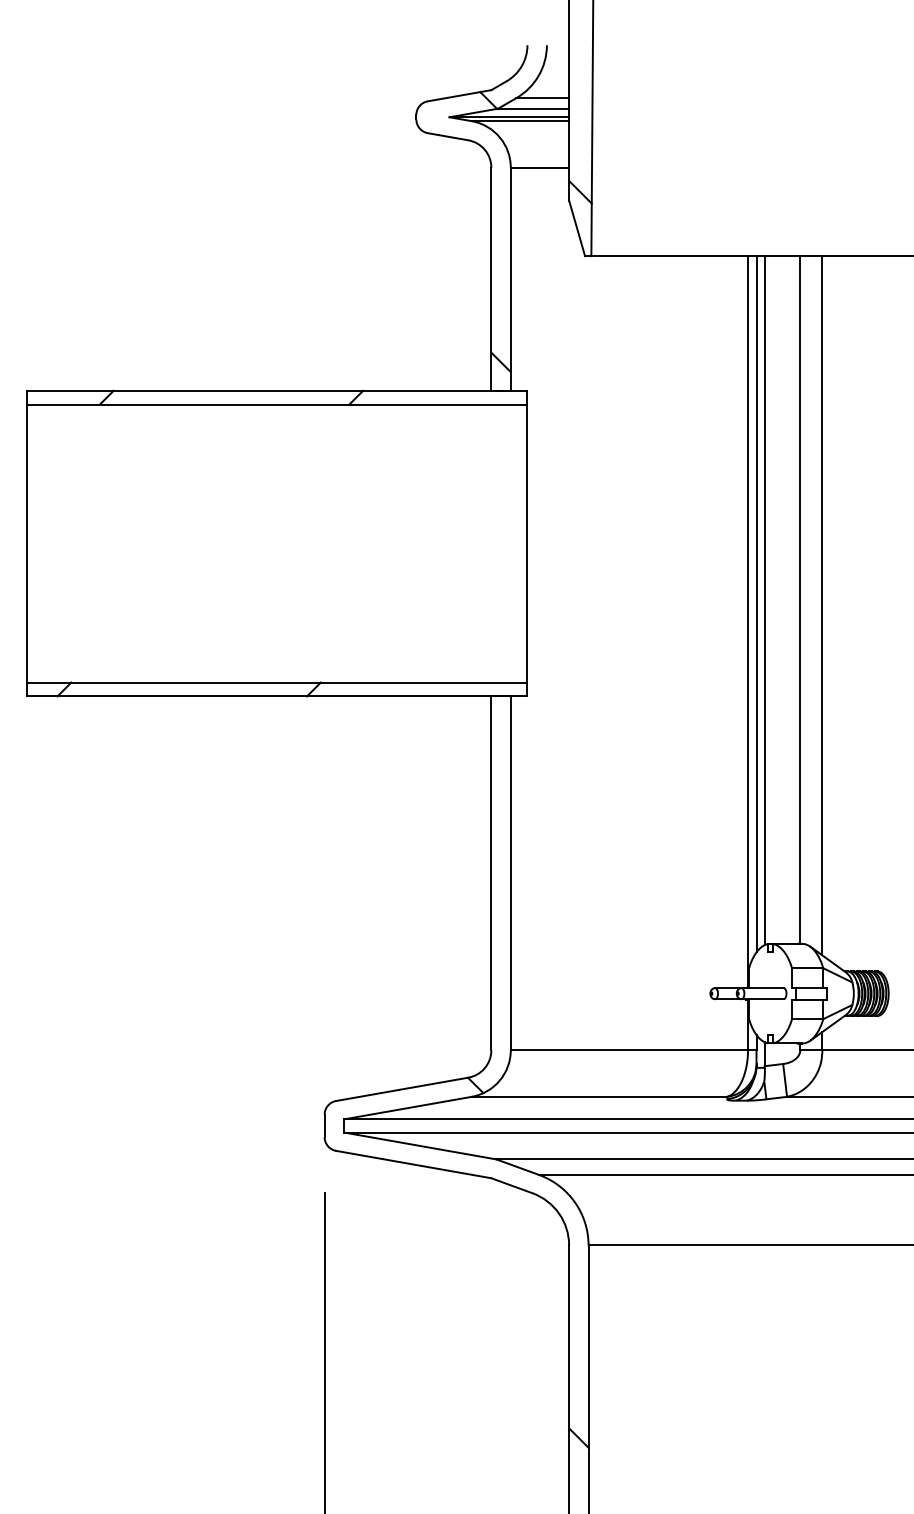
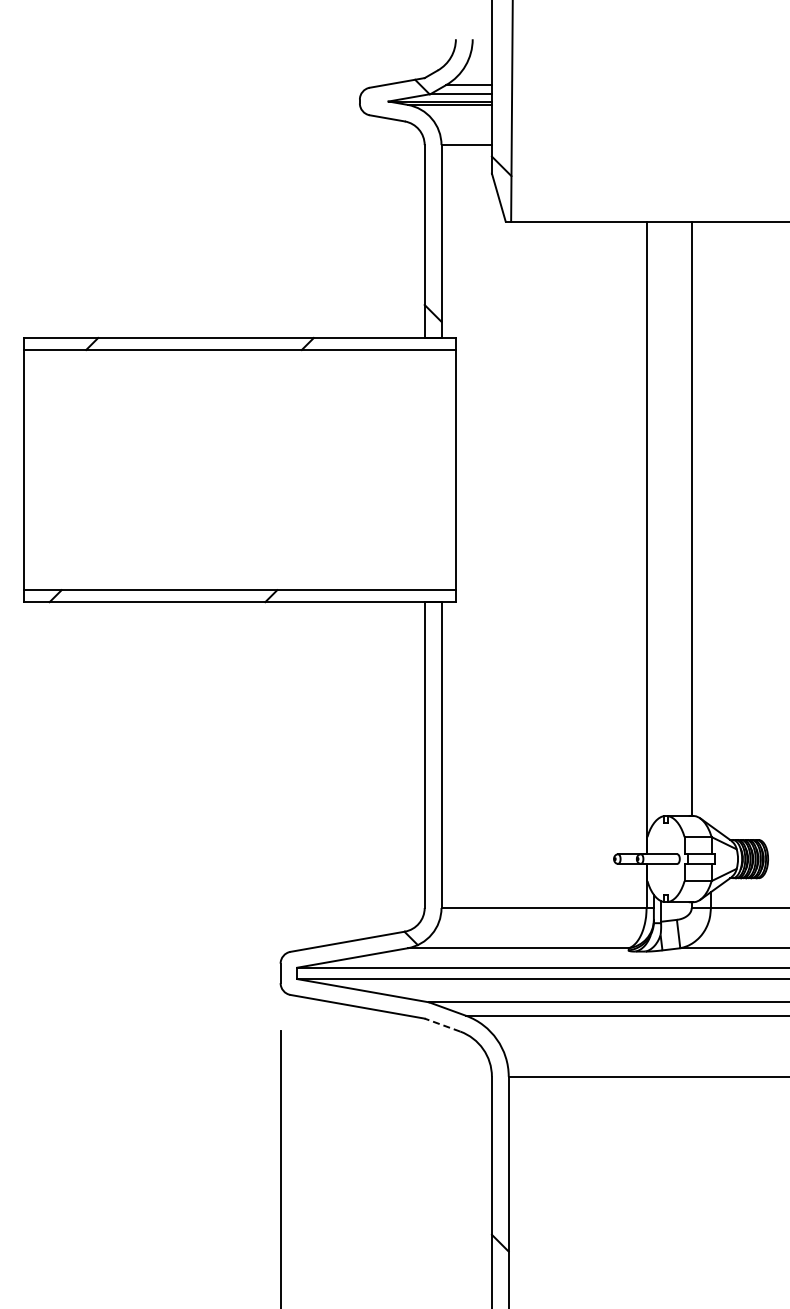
line: (765, 600) -> (661, 519), removed
line: (756, 604) -> (653, 522), removed
line: (822, 605) -> (710, 523), removed
line: (511, 1186) -> (442, 1025), solid -> dashed

